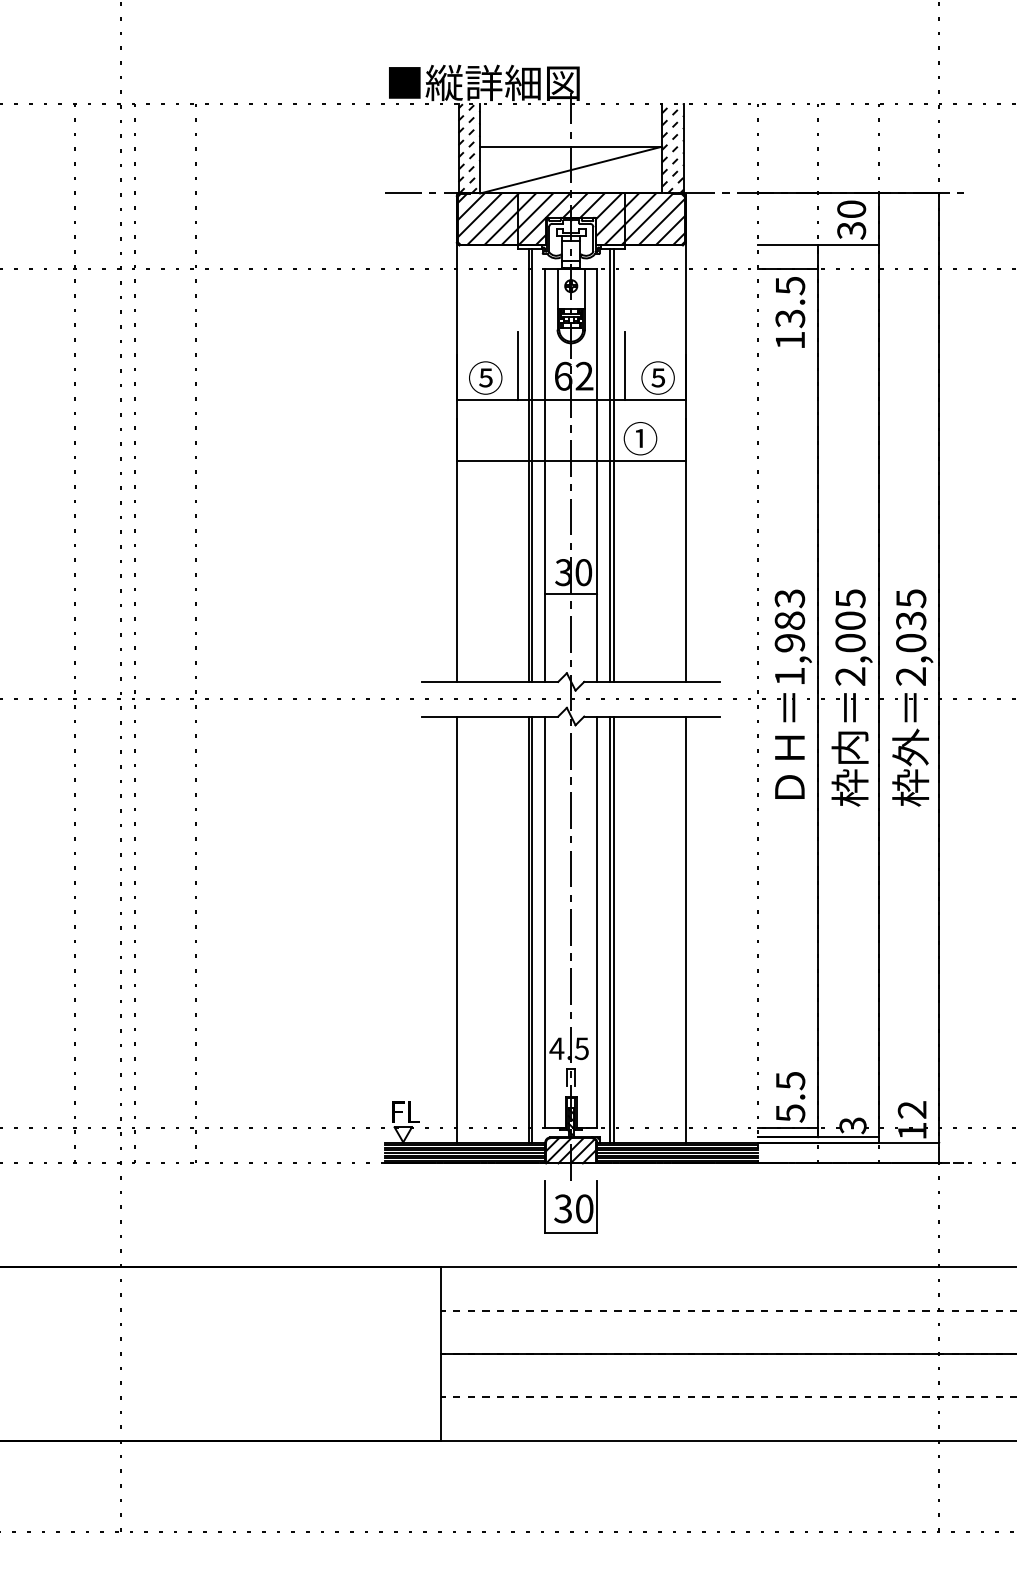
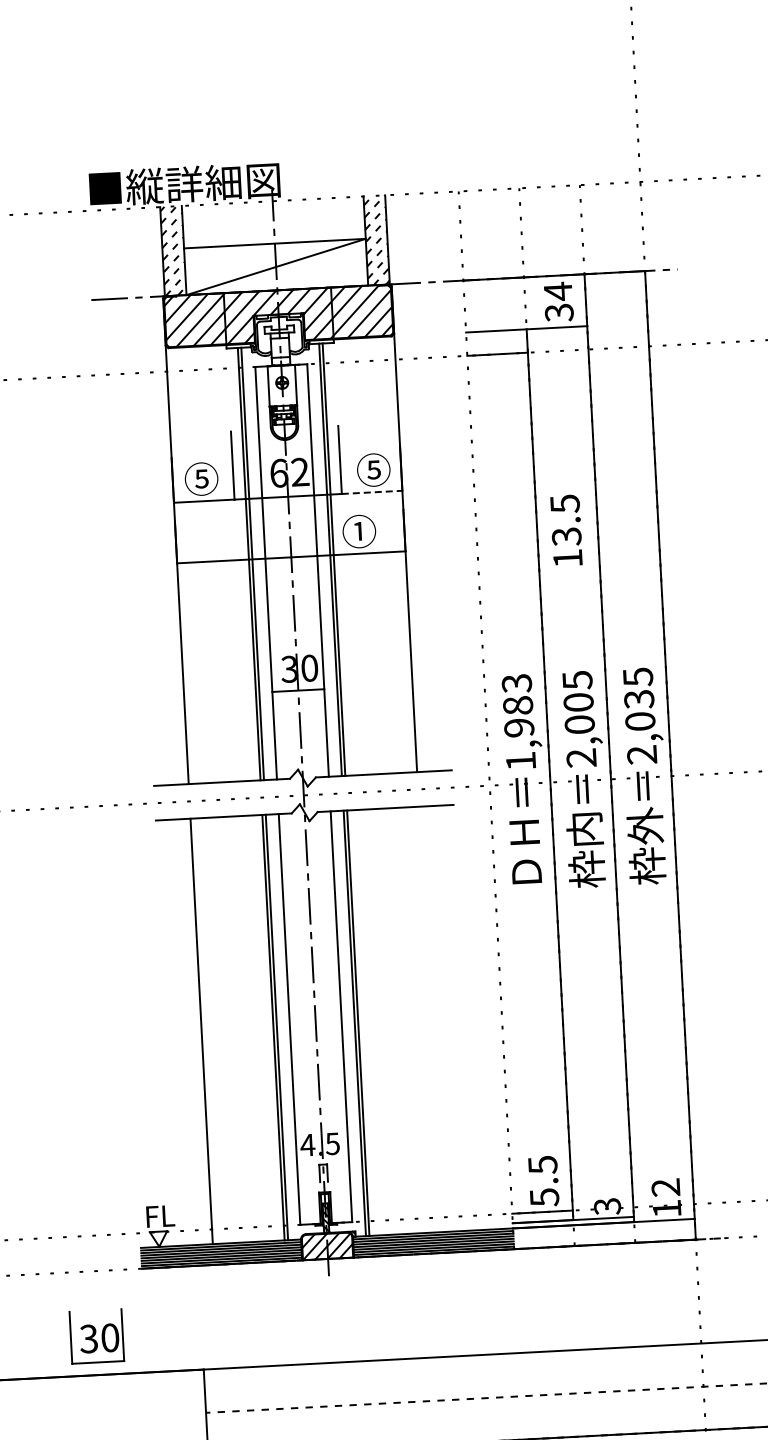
text: (851, 209) -> (558, 291), 30 -> 34
text: (790, 312) -> (566, 530), moved
line: (655, 400) -> (372, 492), solid -> dashed
line: (685, 929) -> (429, 1019), removed
part: (570, 1206) -> (96, 1336), moved

